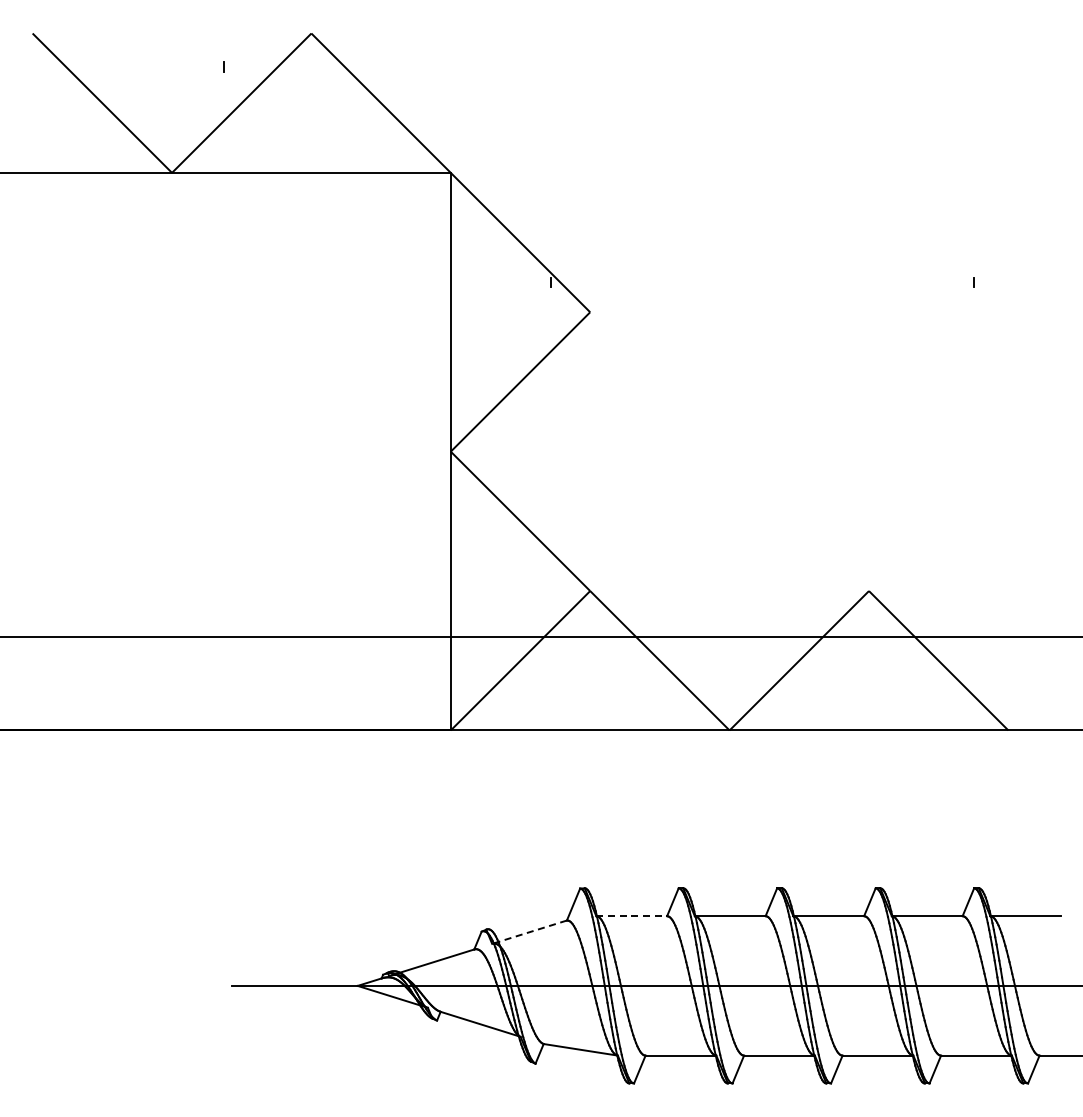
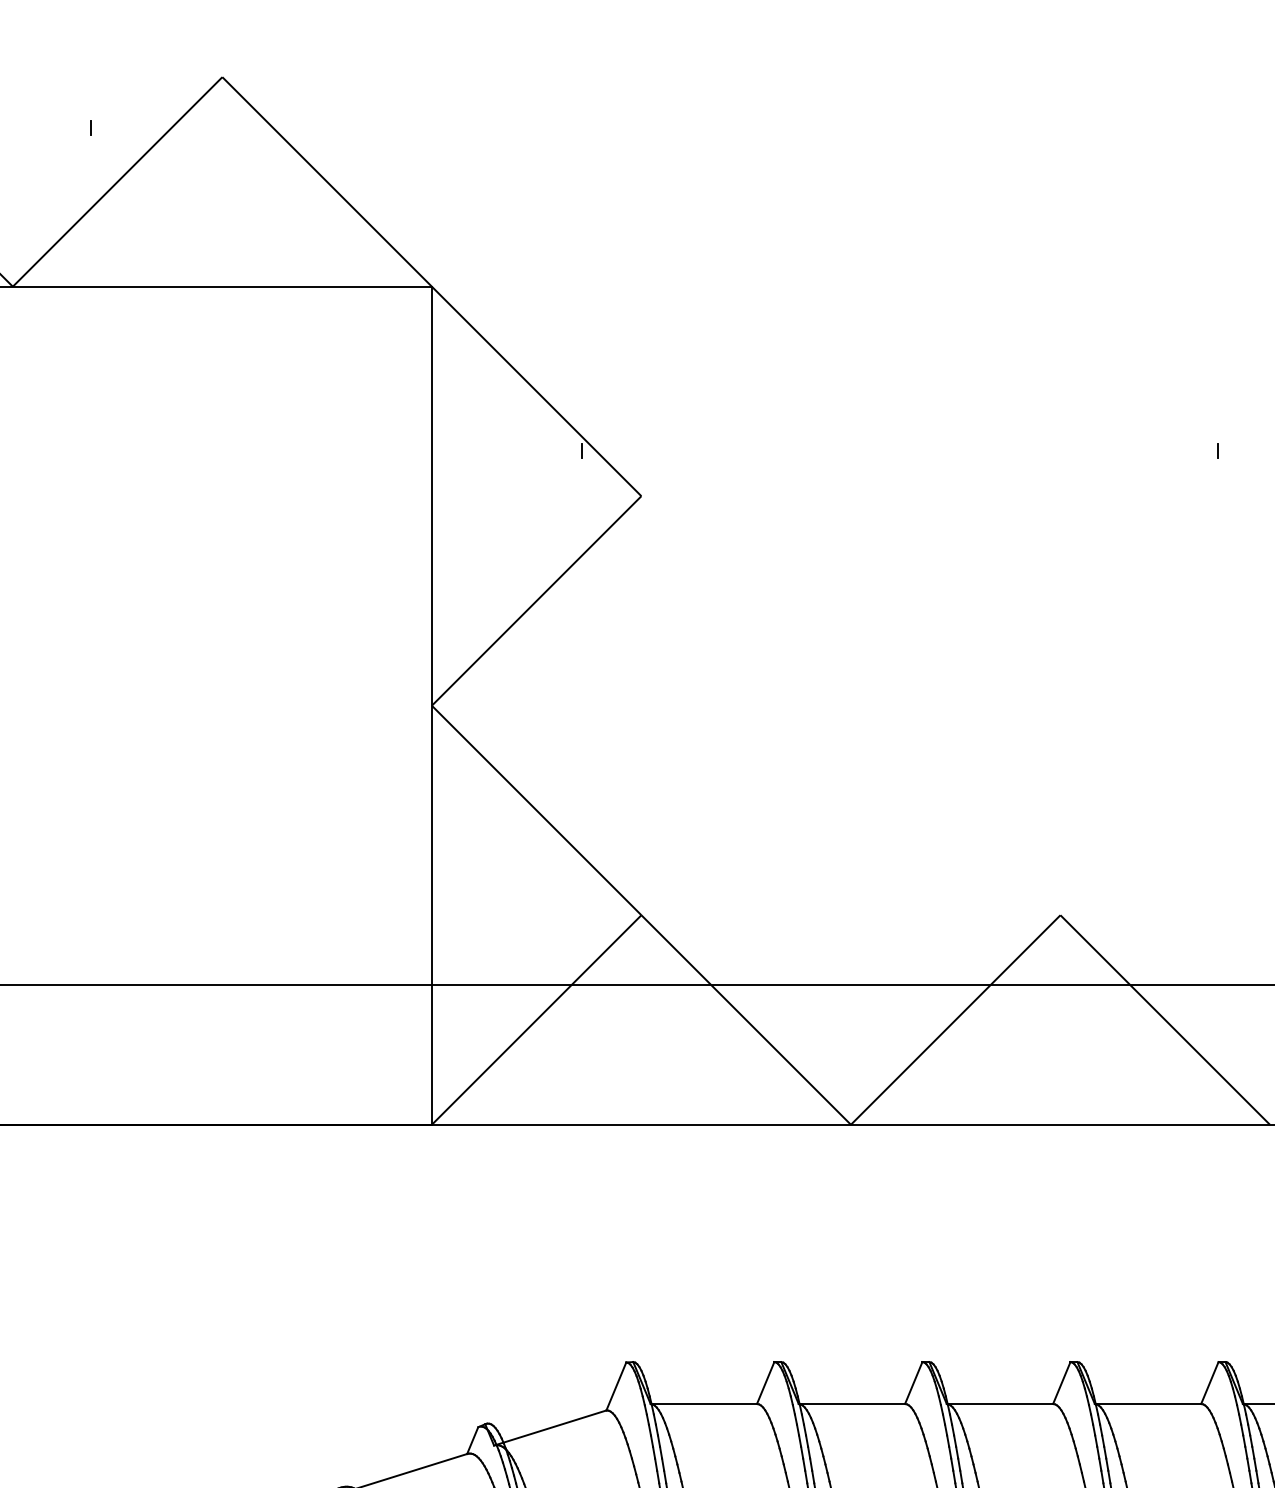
line: (632, 916) -> (704, 1404), dashed -> solid
line: (529, 932) -> (550, 1428), dashed -> solid

